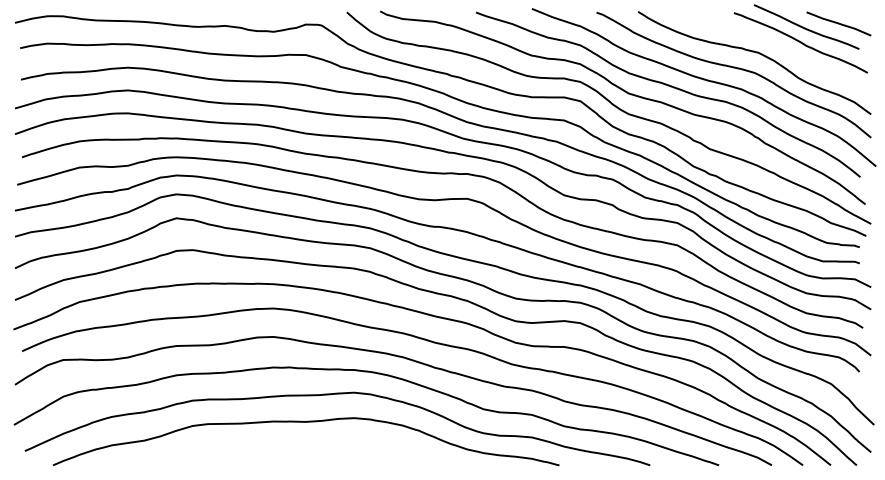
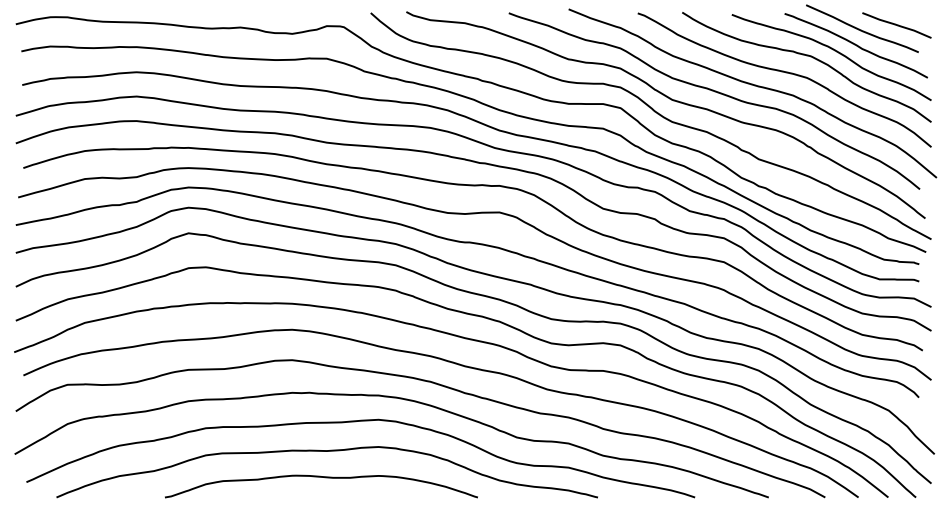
curve: (780, 48) -> (834, 51), added
curve: (304, 447) -> (325, 478), added

